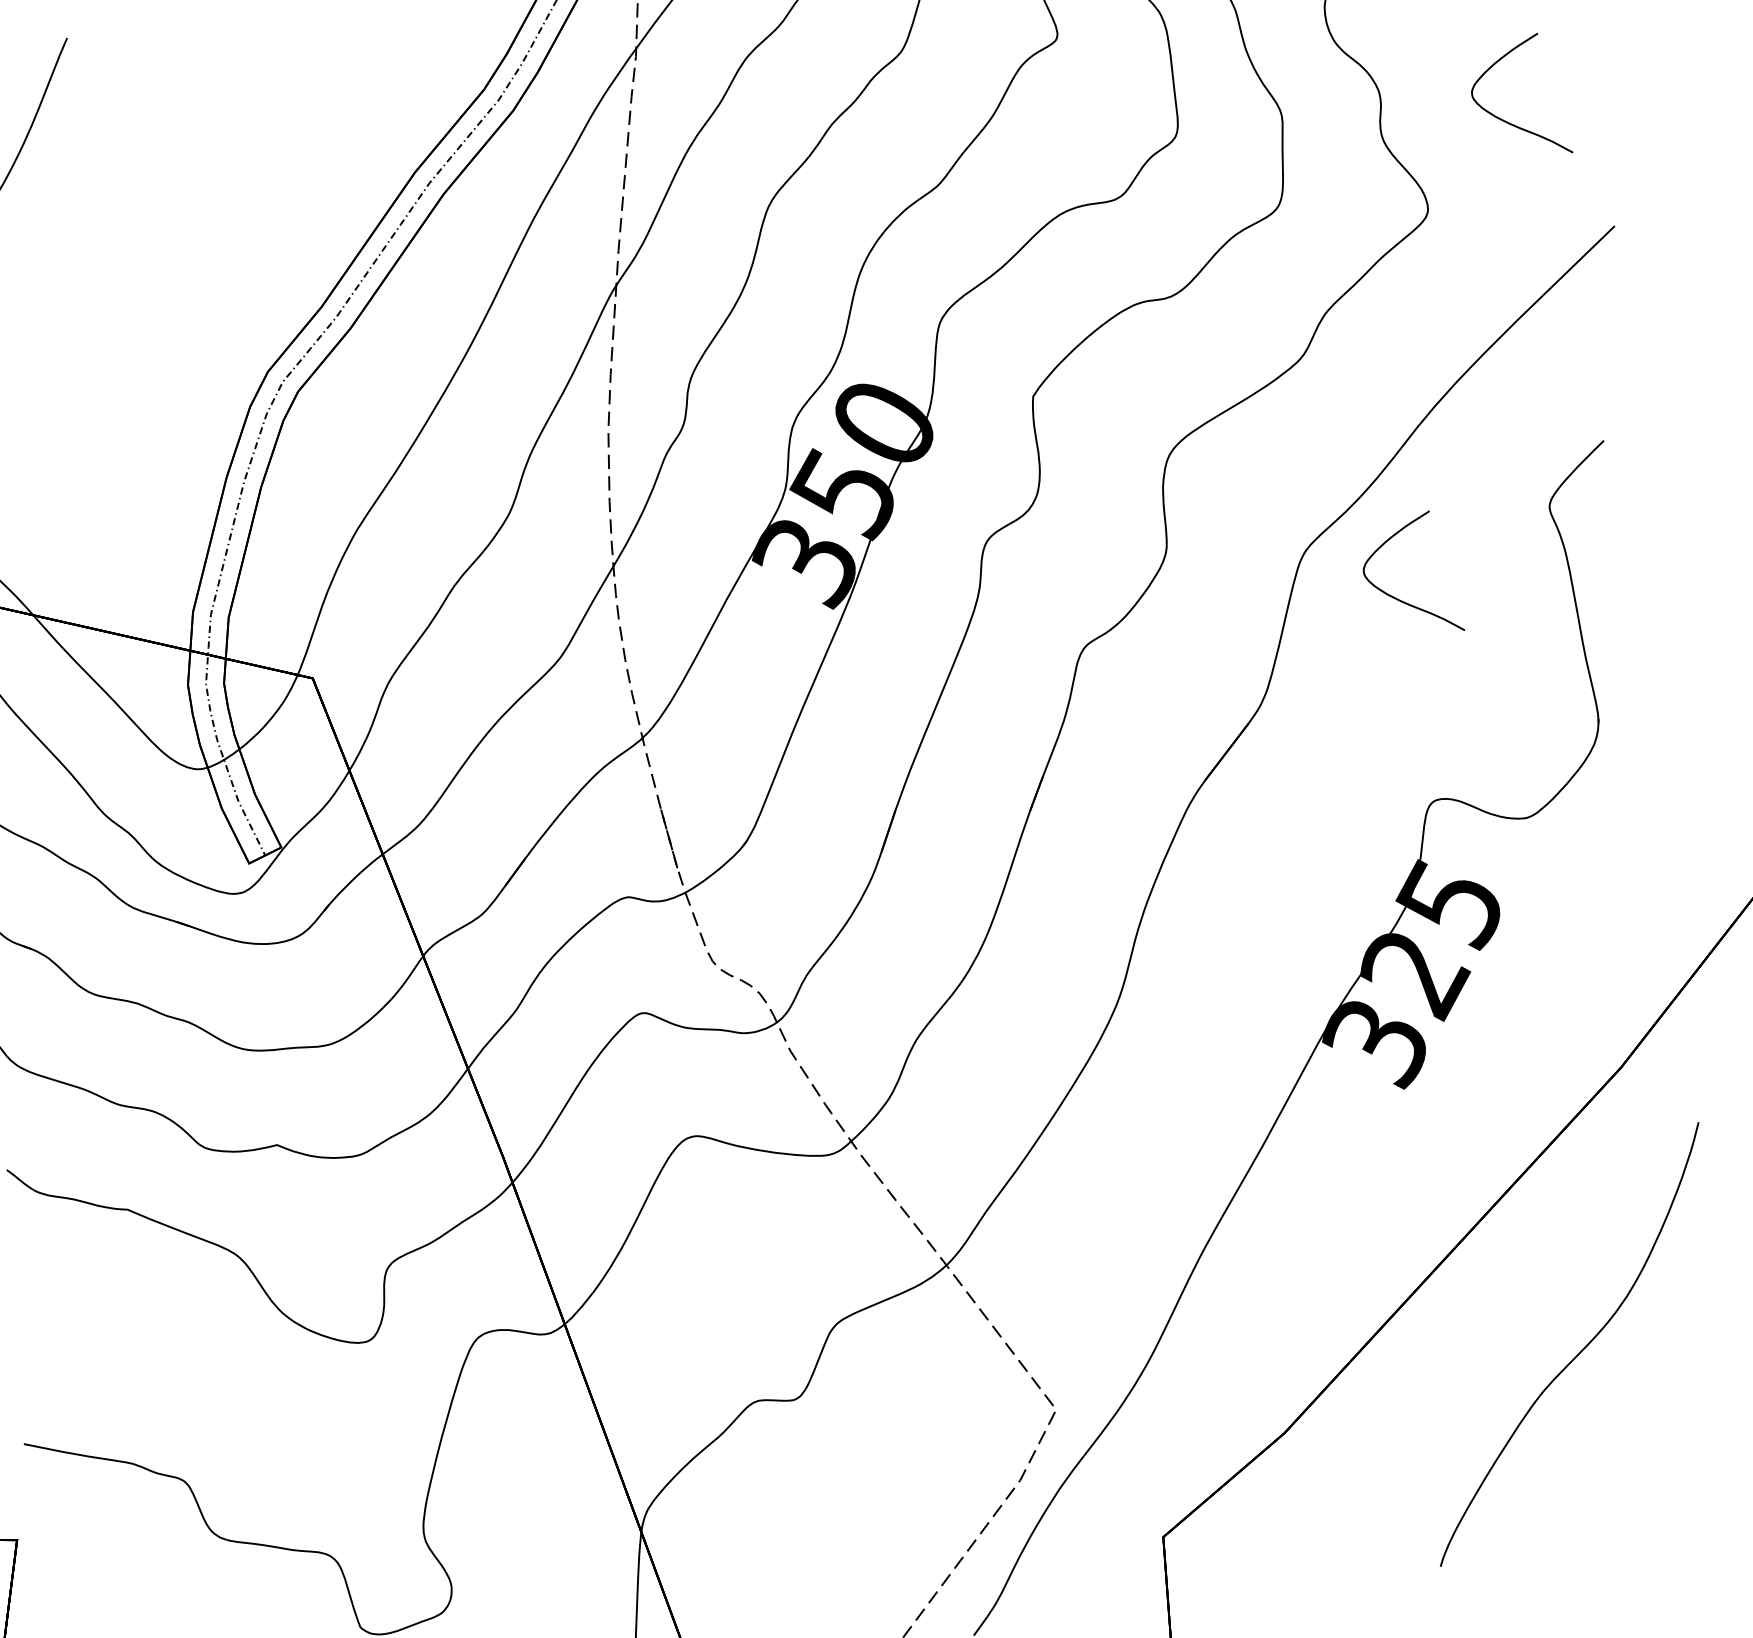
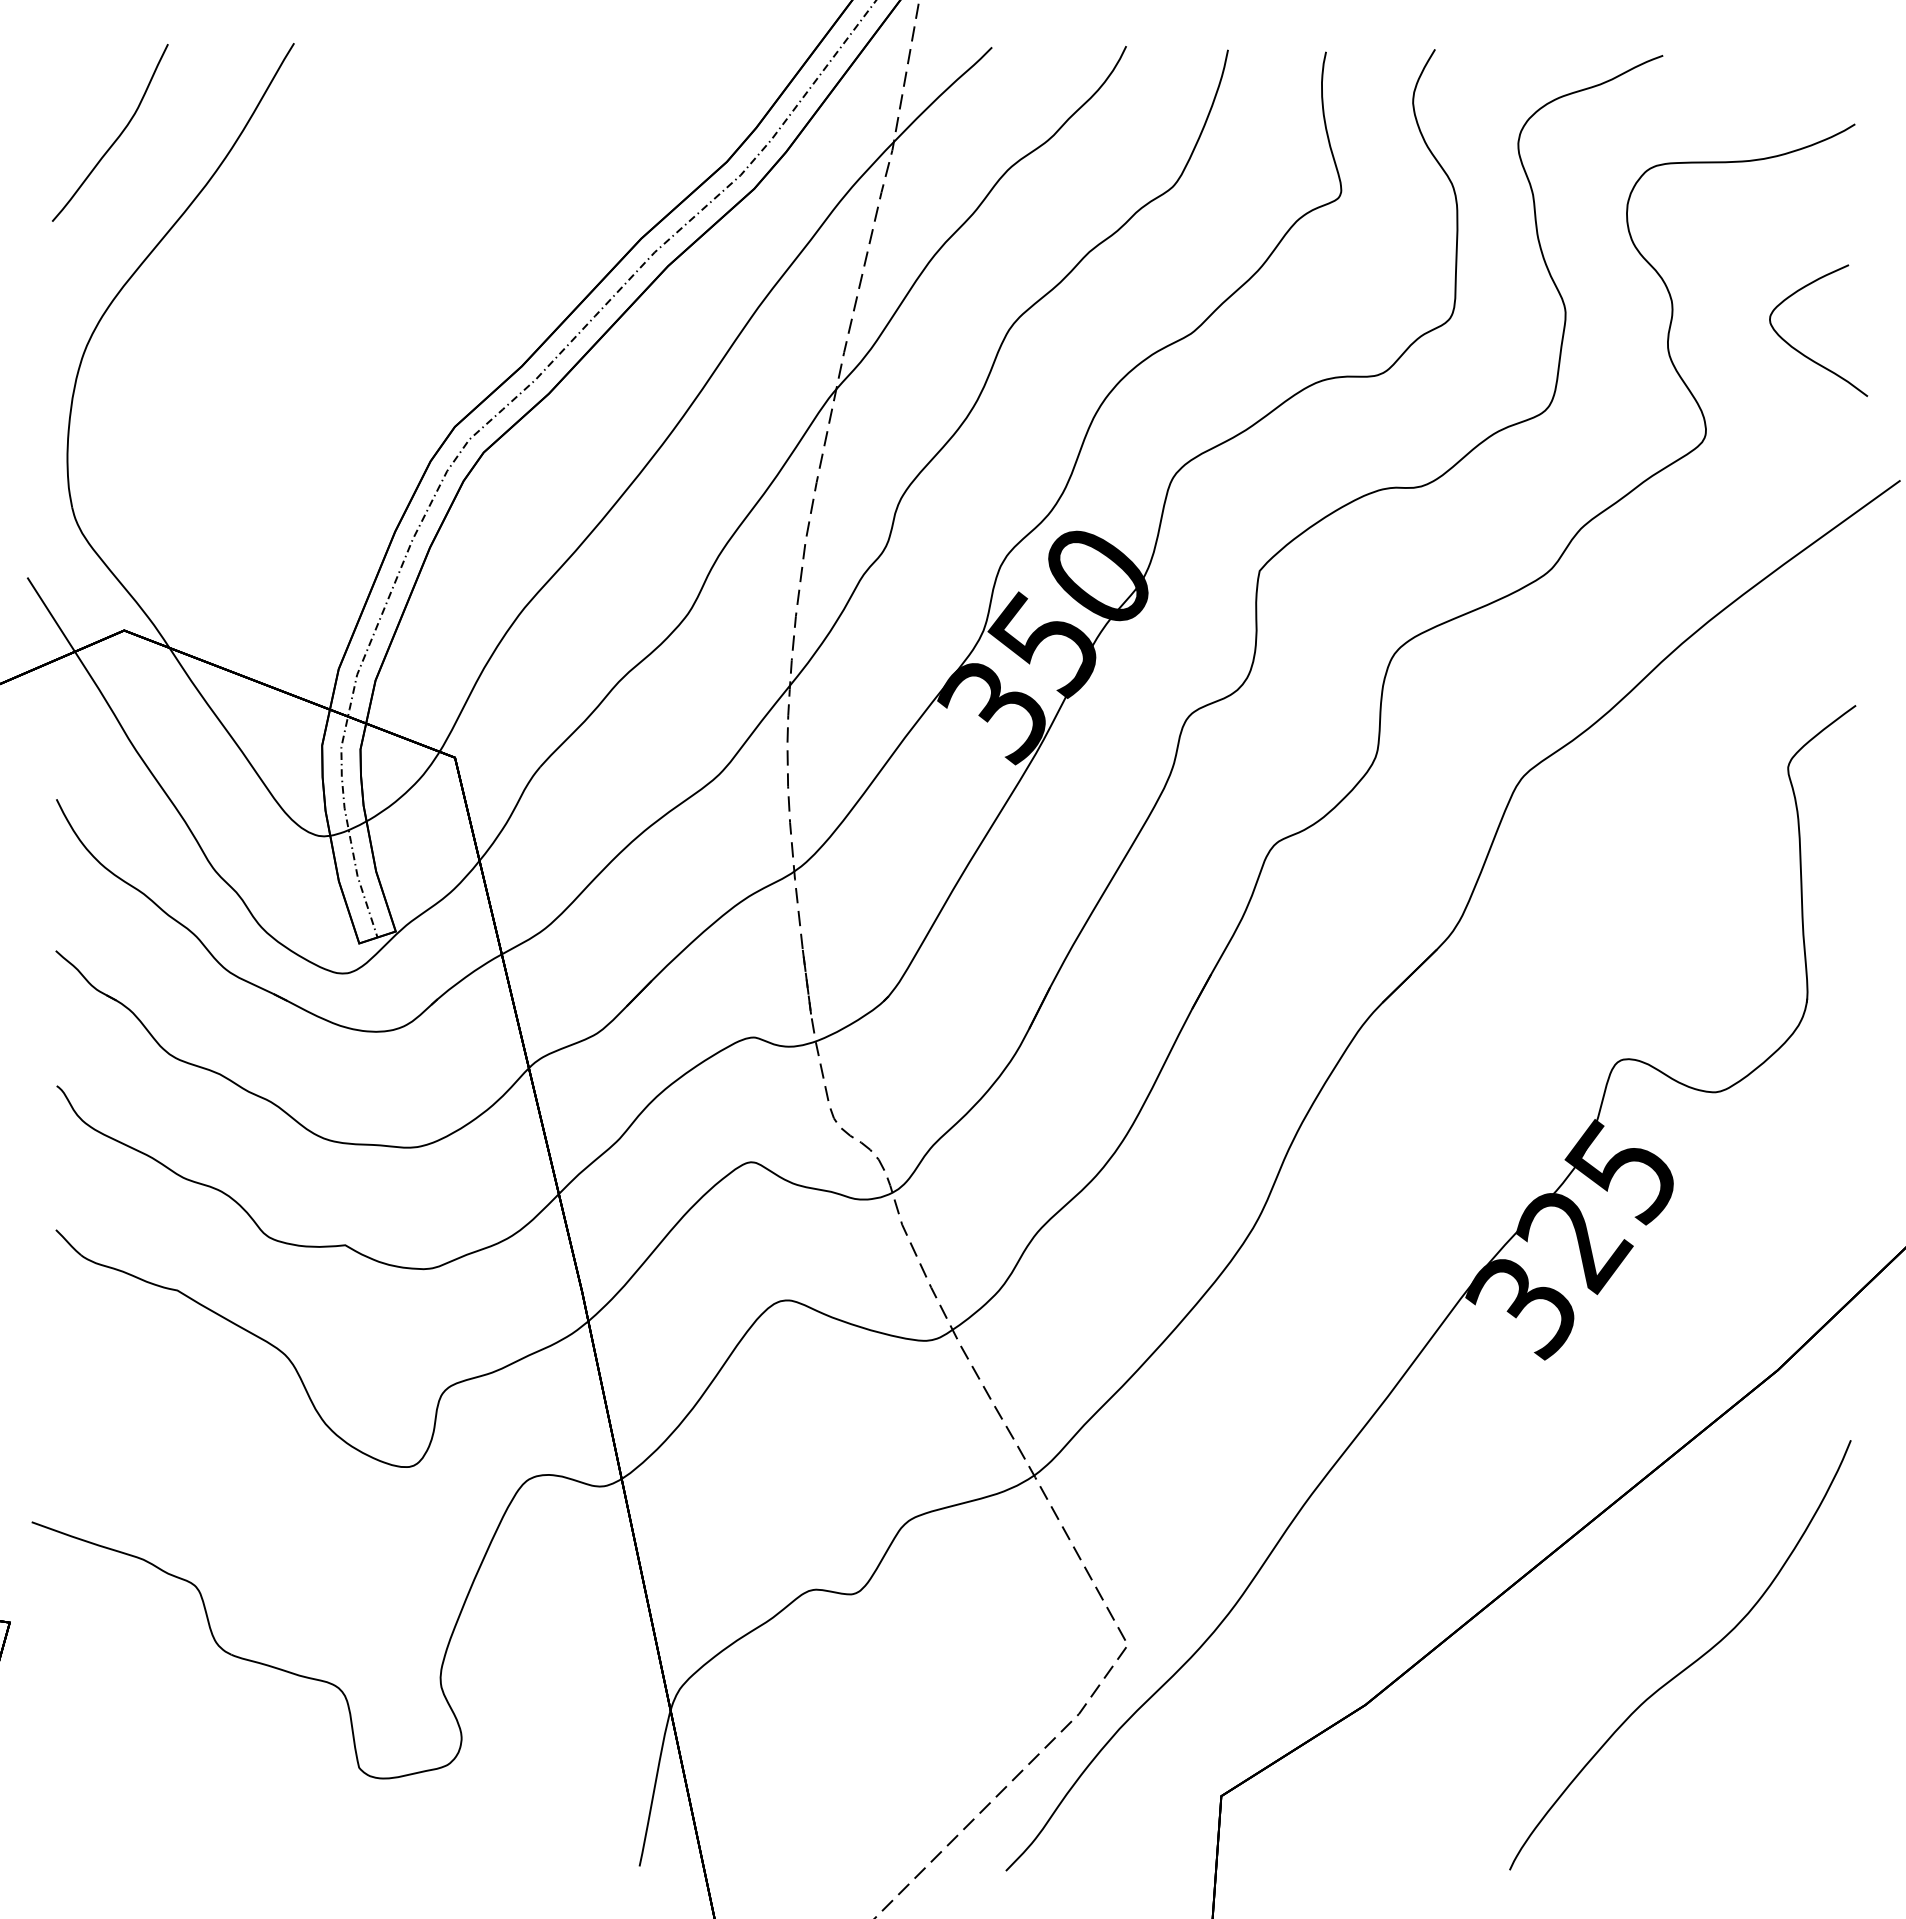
curve: (1399, 599) -> (1615, 841), removed

